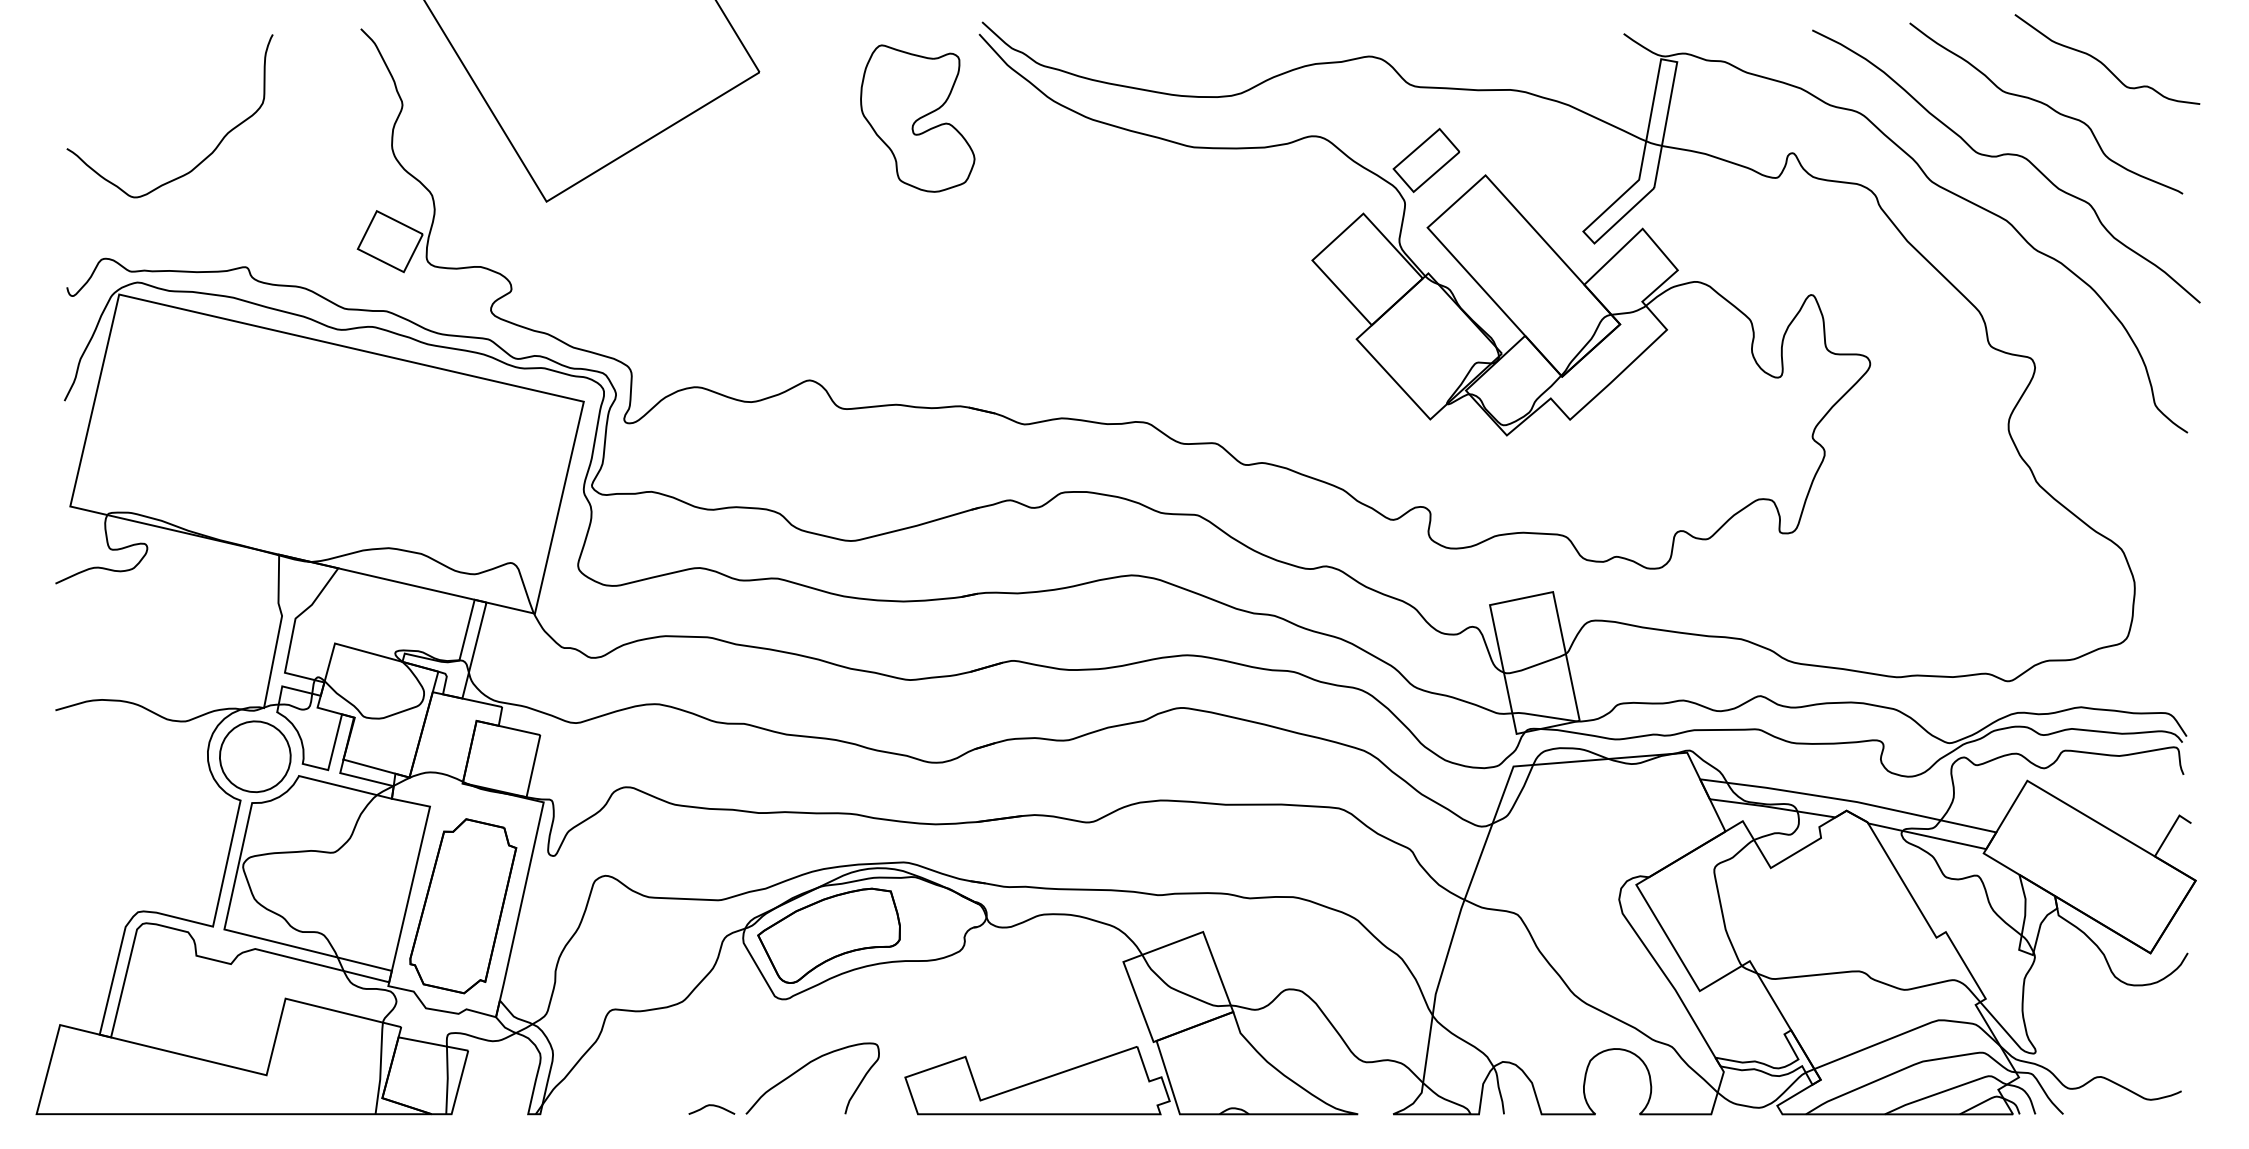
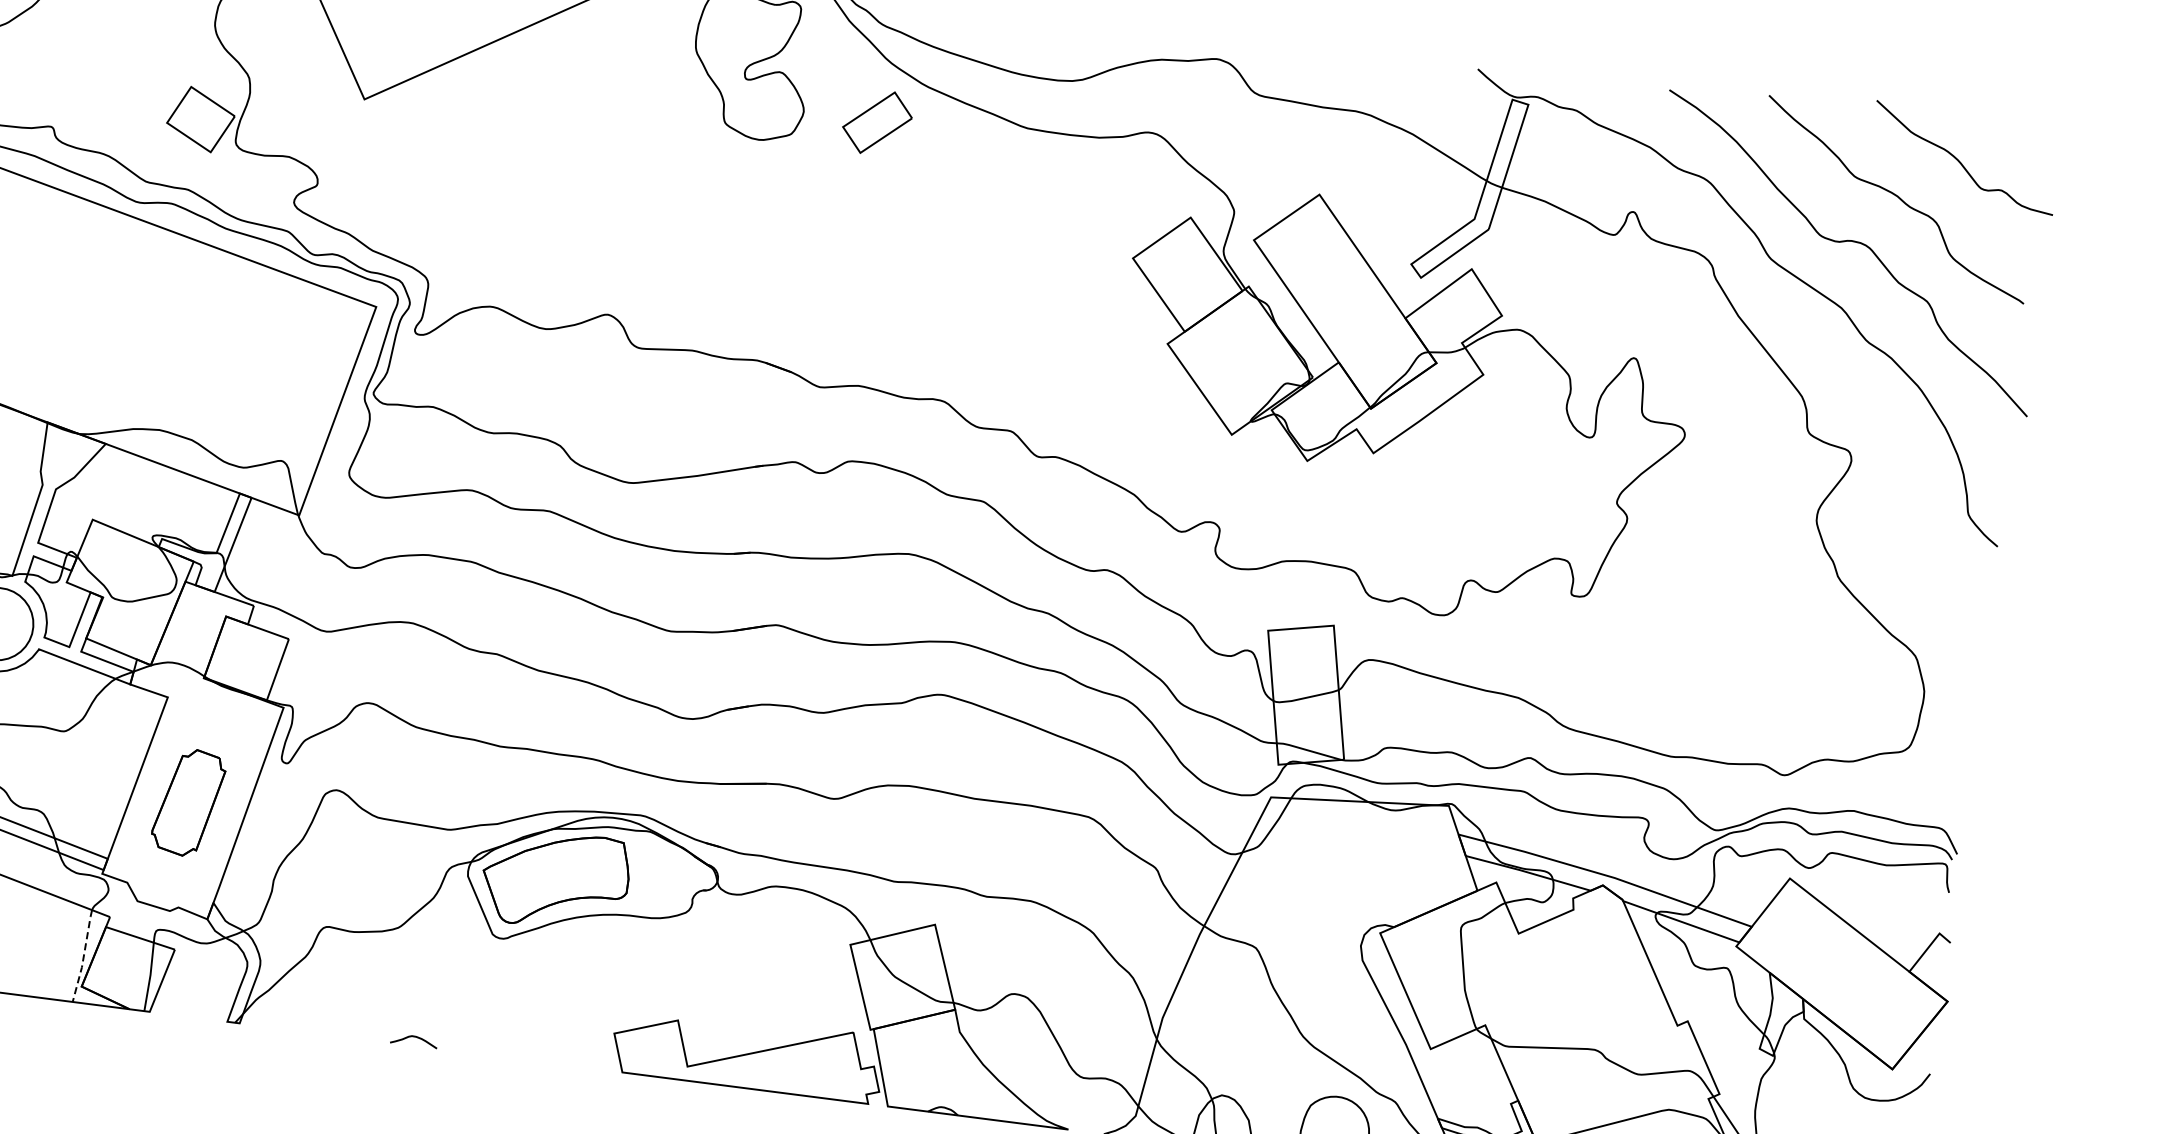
part: (1426, 159) -> (877, 121), moved
part: (463, 906) -> (188, 802), size x0.6
curve: (804, 1067) -> (513, 1010), removed
line: (380, 1068) -> (83, 956), solid -> dashed

